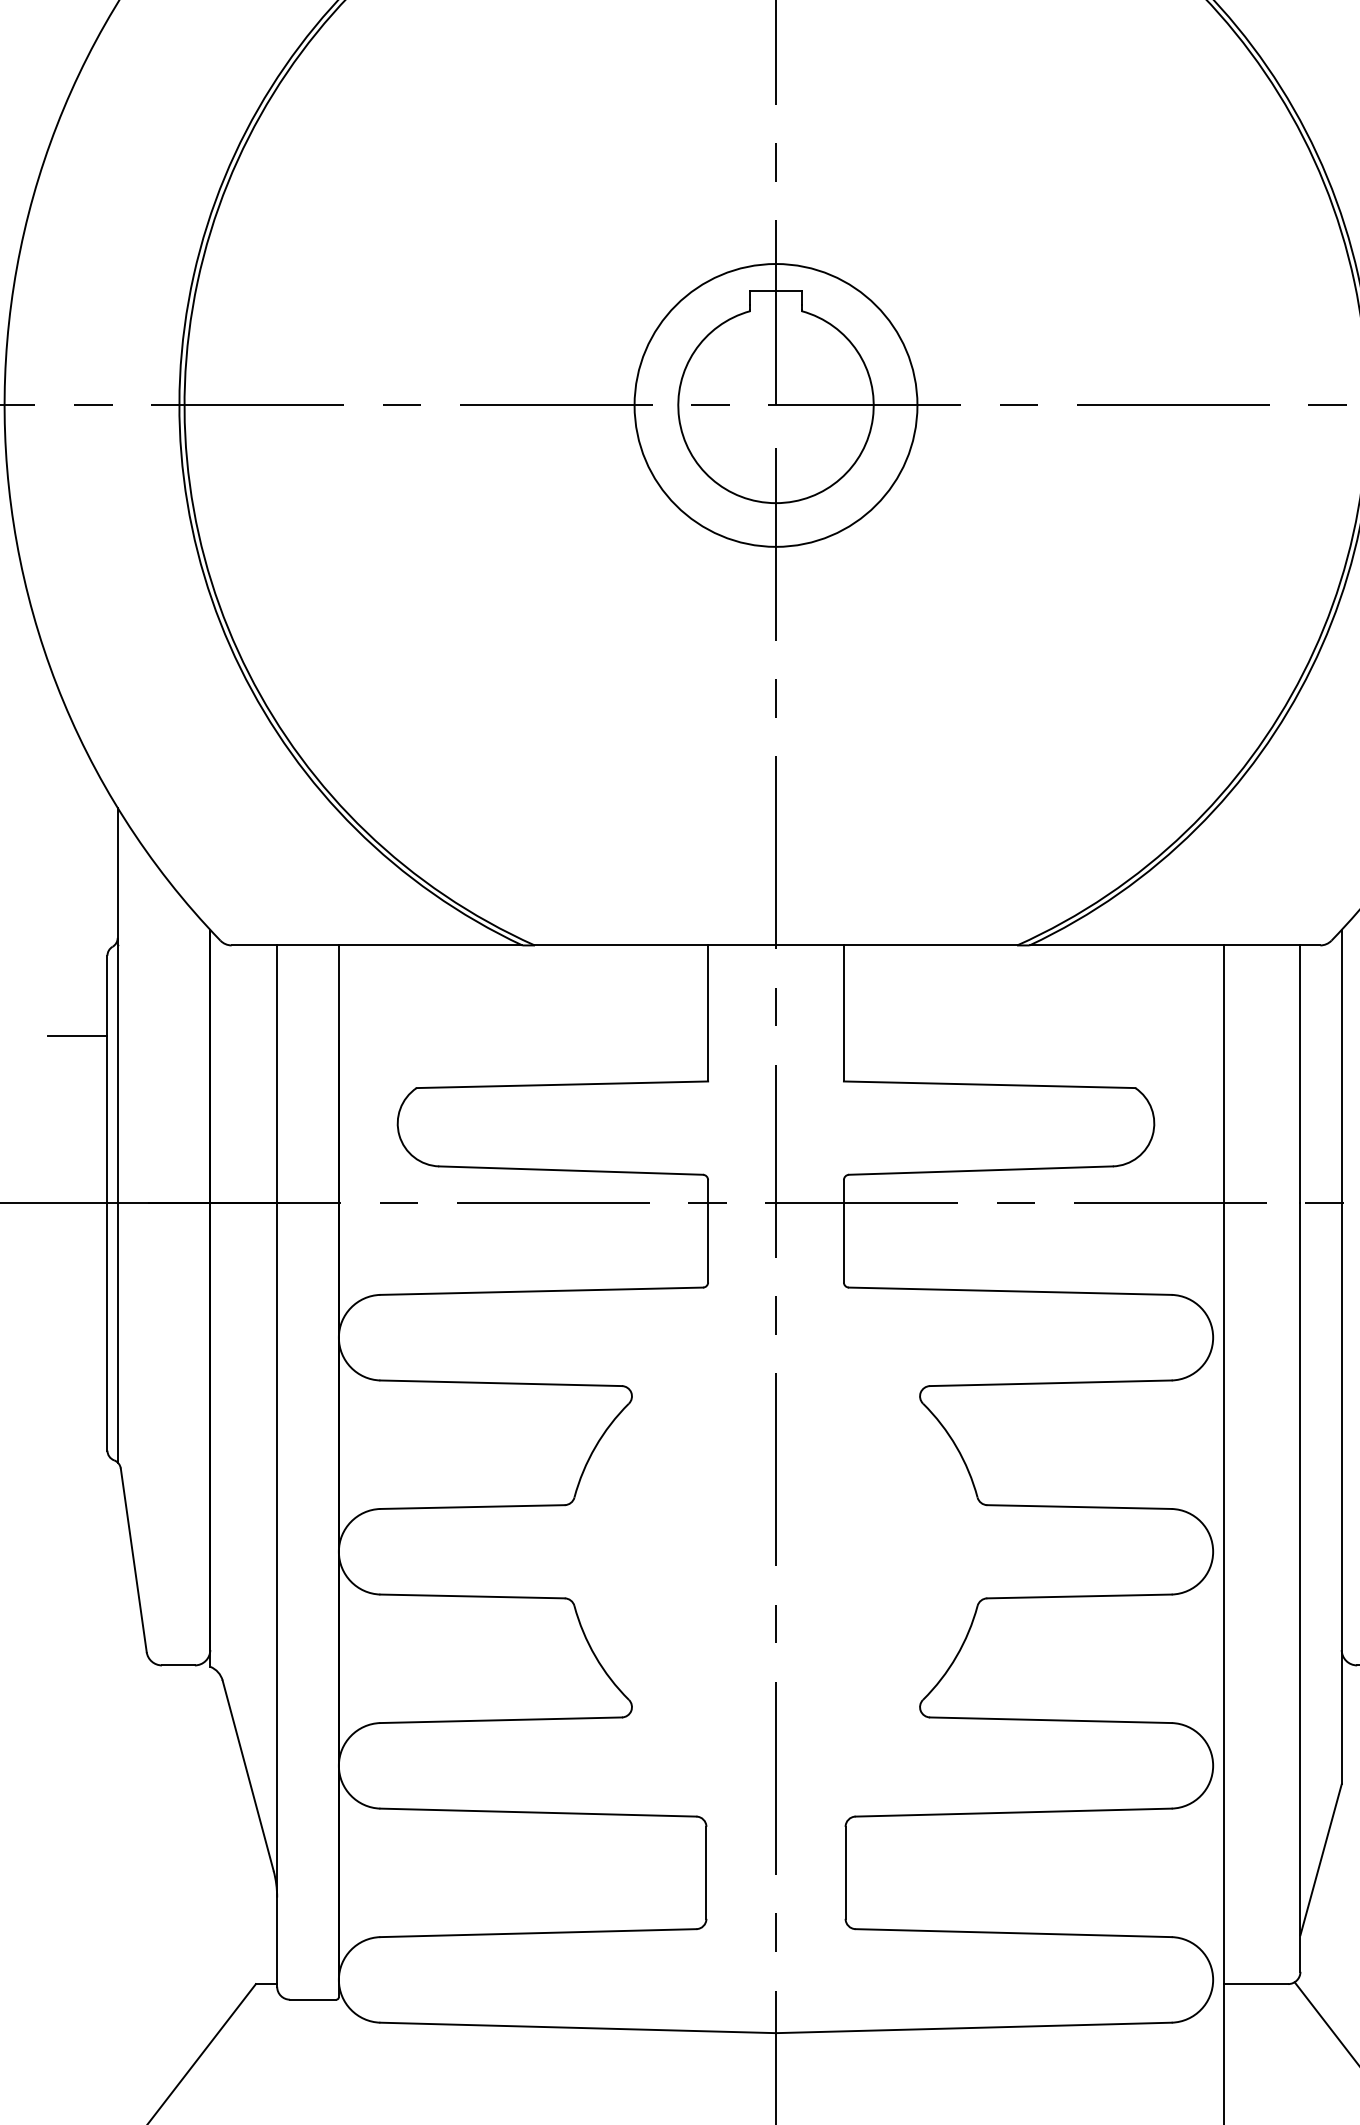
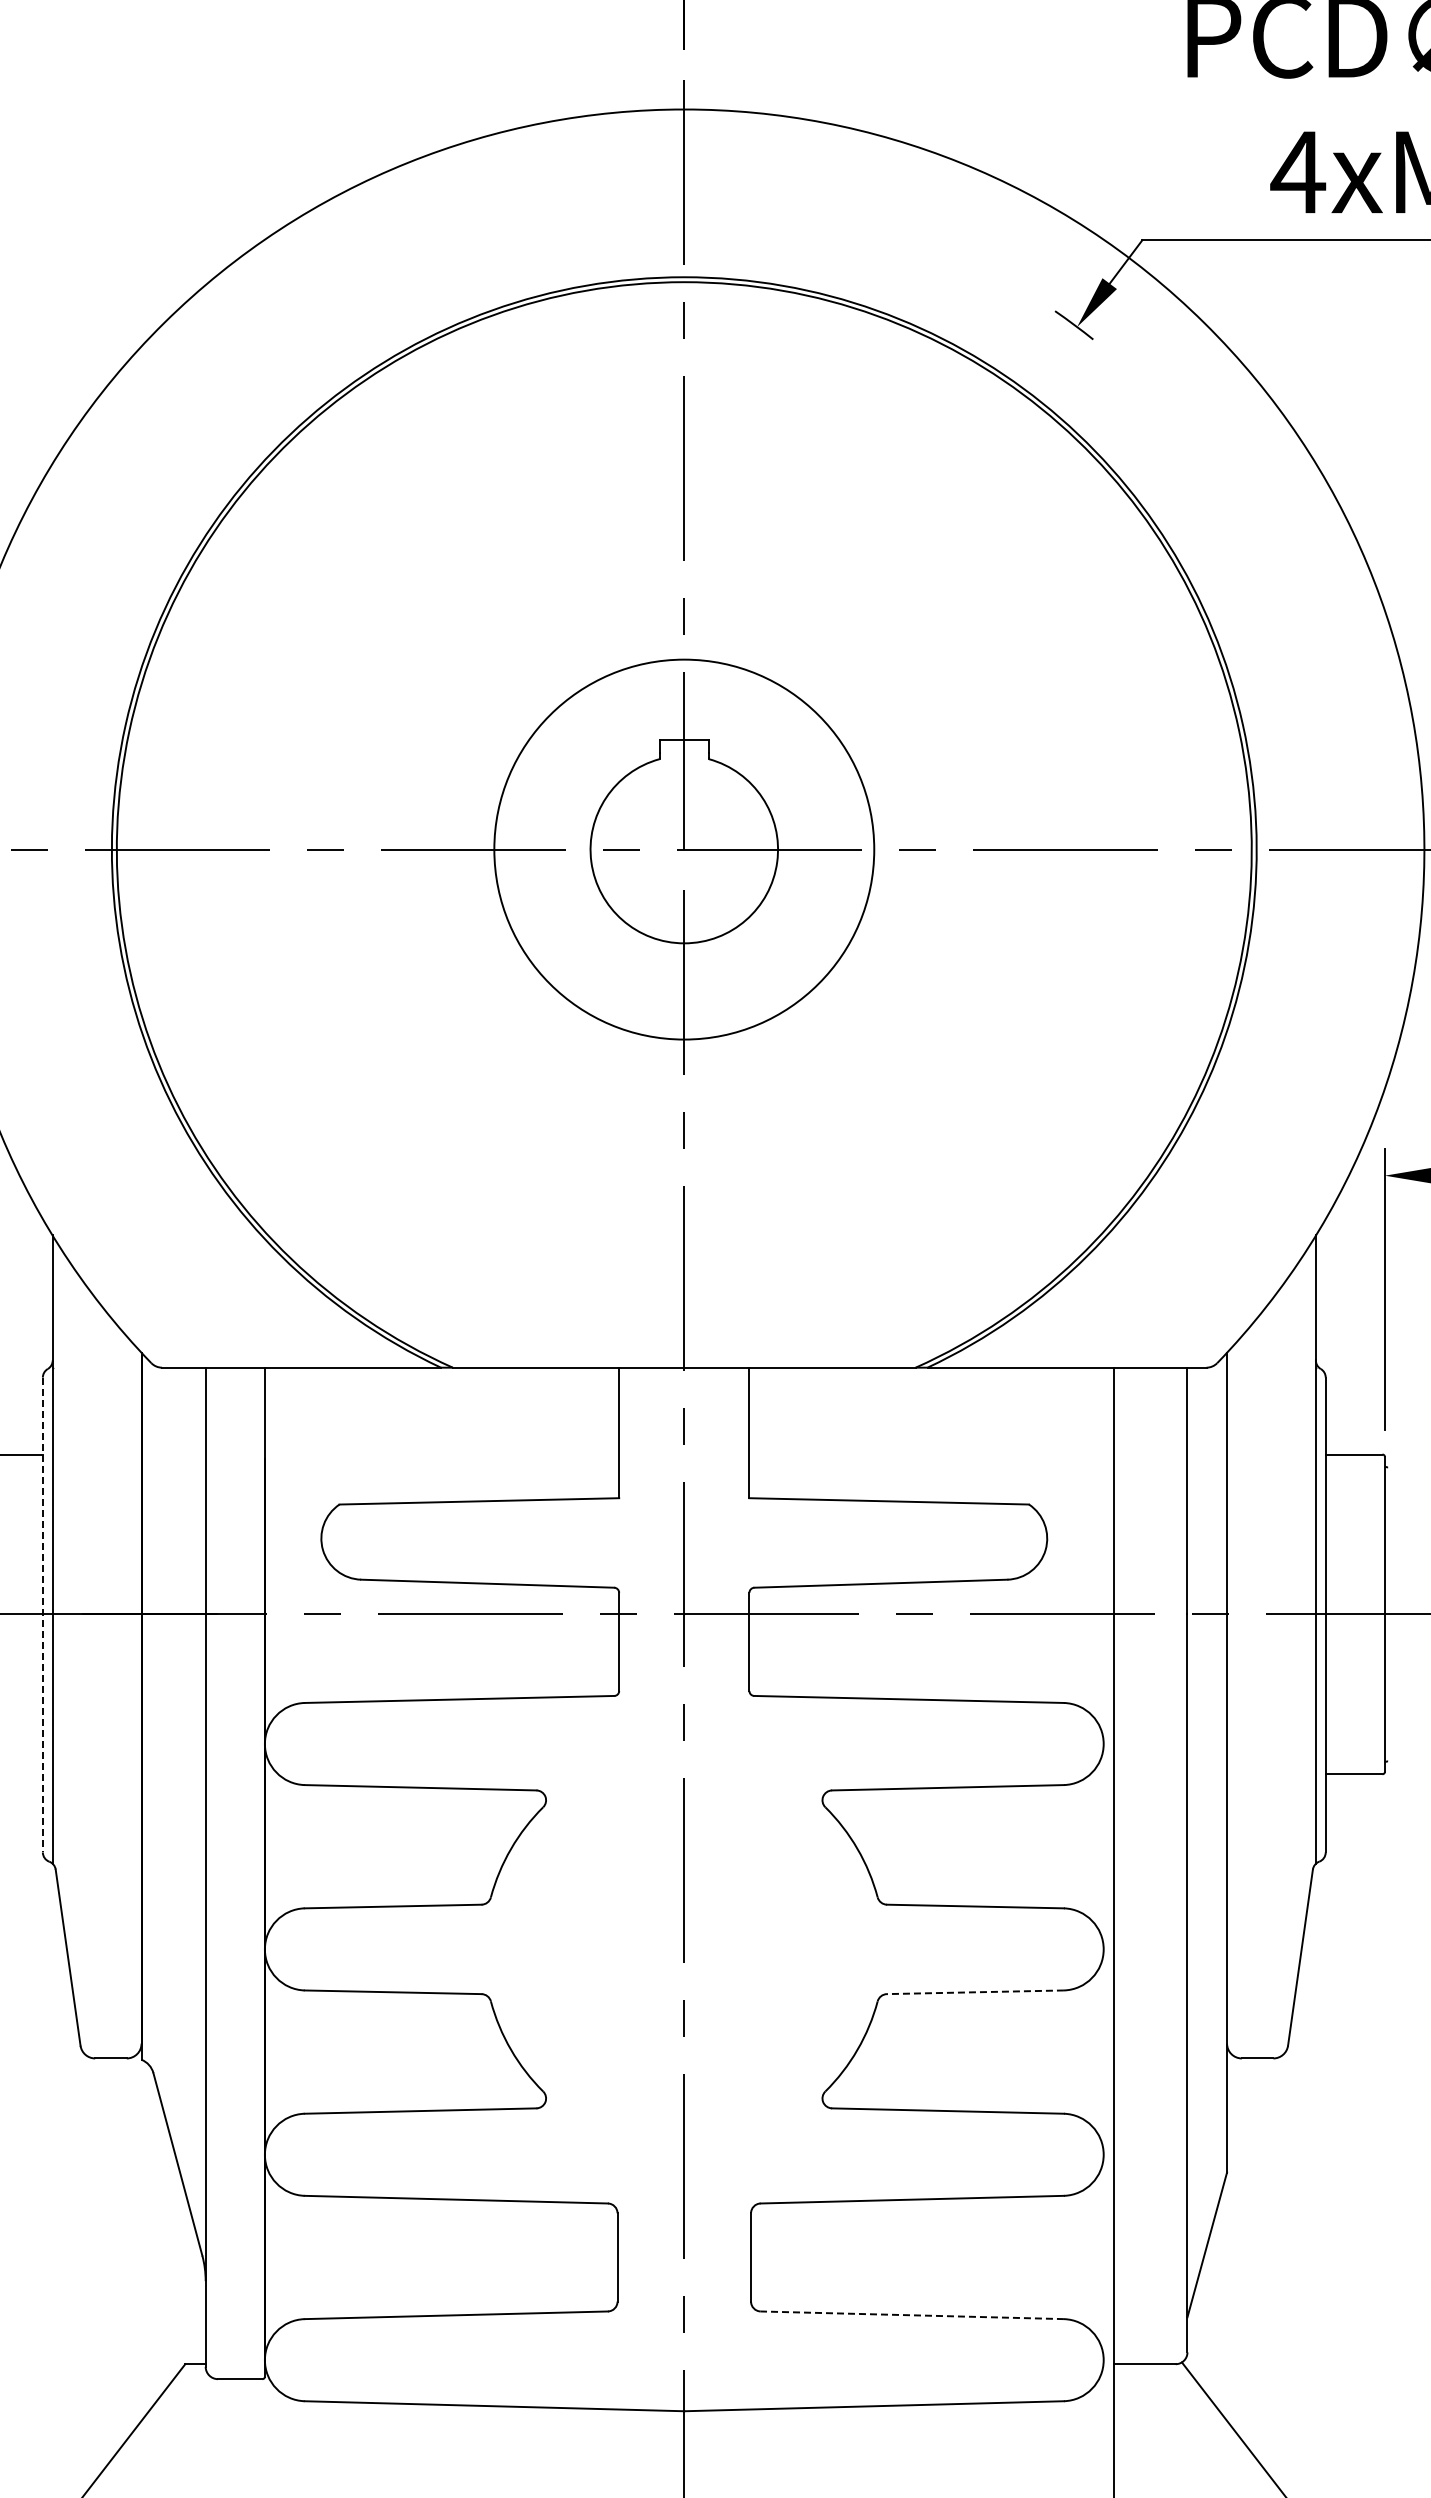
circle: (775, 405) -> (683, 849), size x1.4
line: (107, 1203) -> (42, 1615), solid -> dashed
line: (1078, 1596) -> (974, 1992), solid -> dashed
line: (1013, 1933) -> (912, 2315), solid -> dashed

